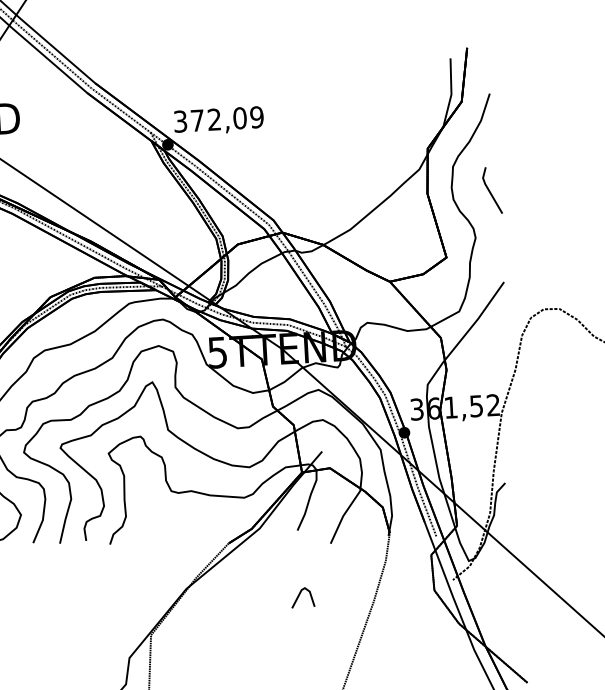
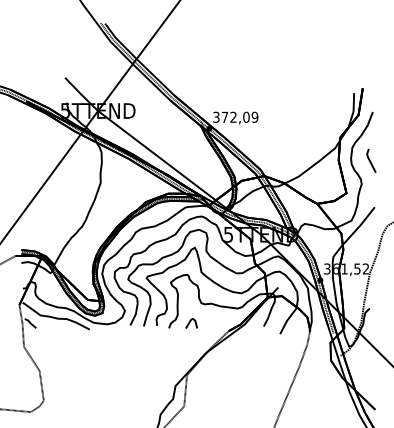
part: (302, 595) -> (191, 322), moved

